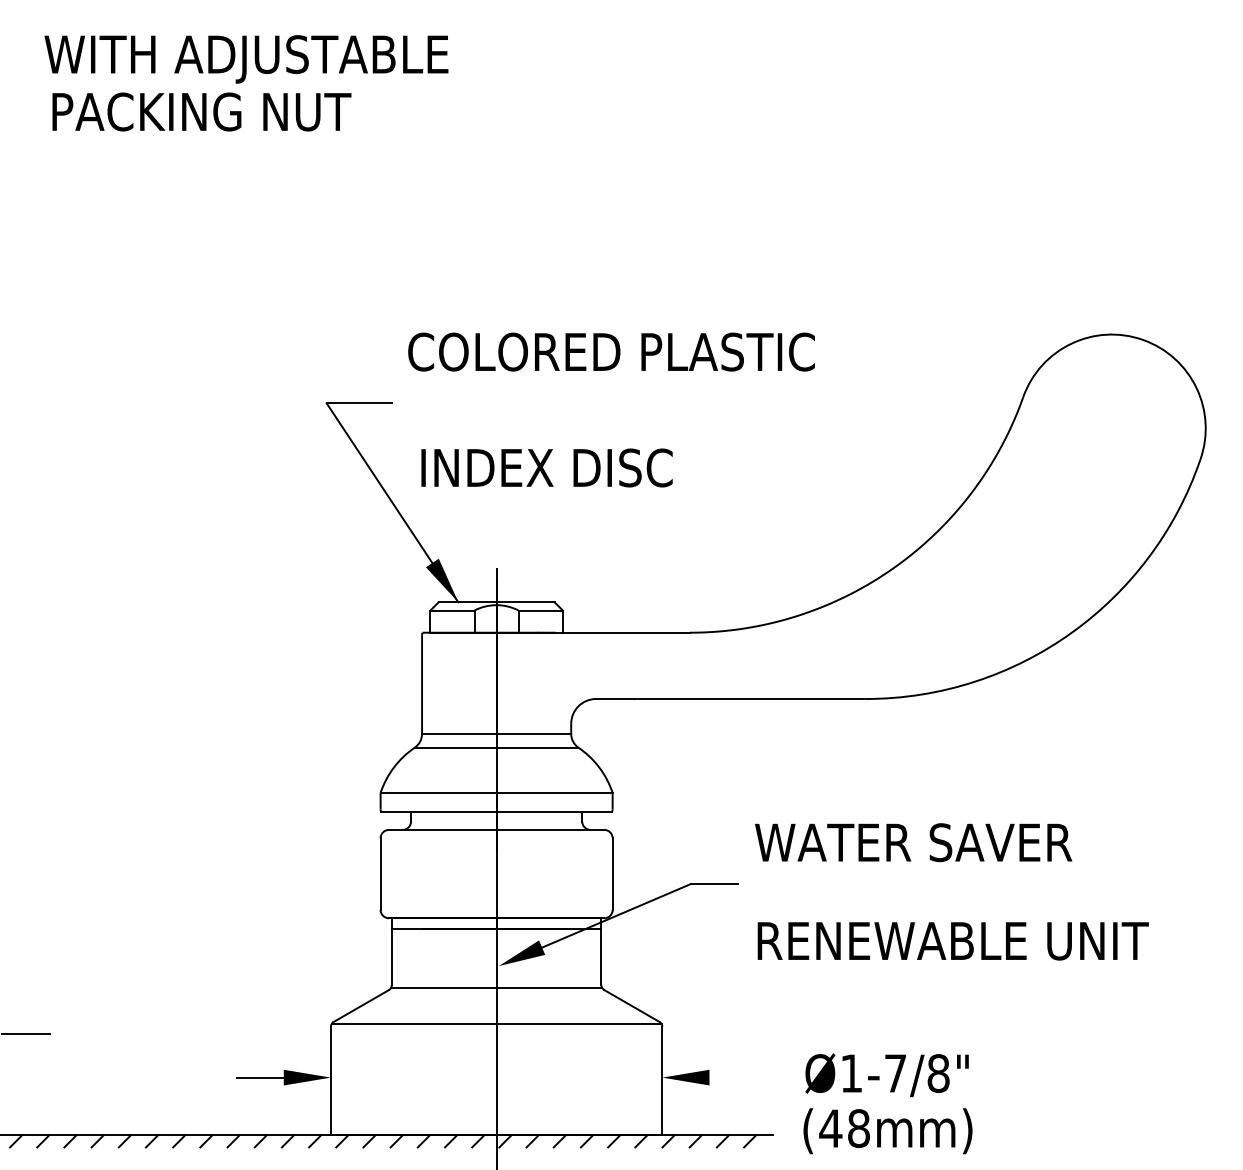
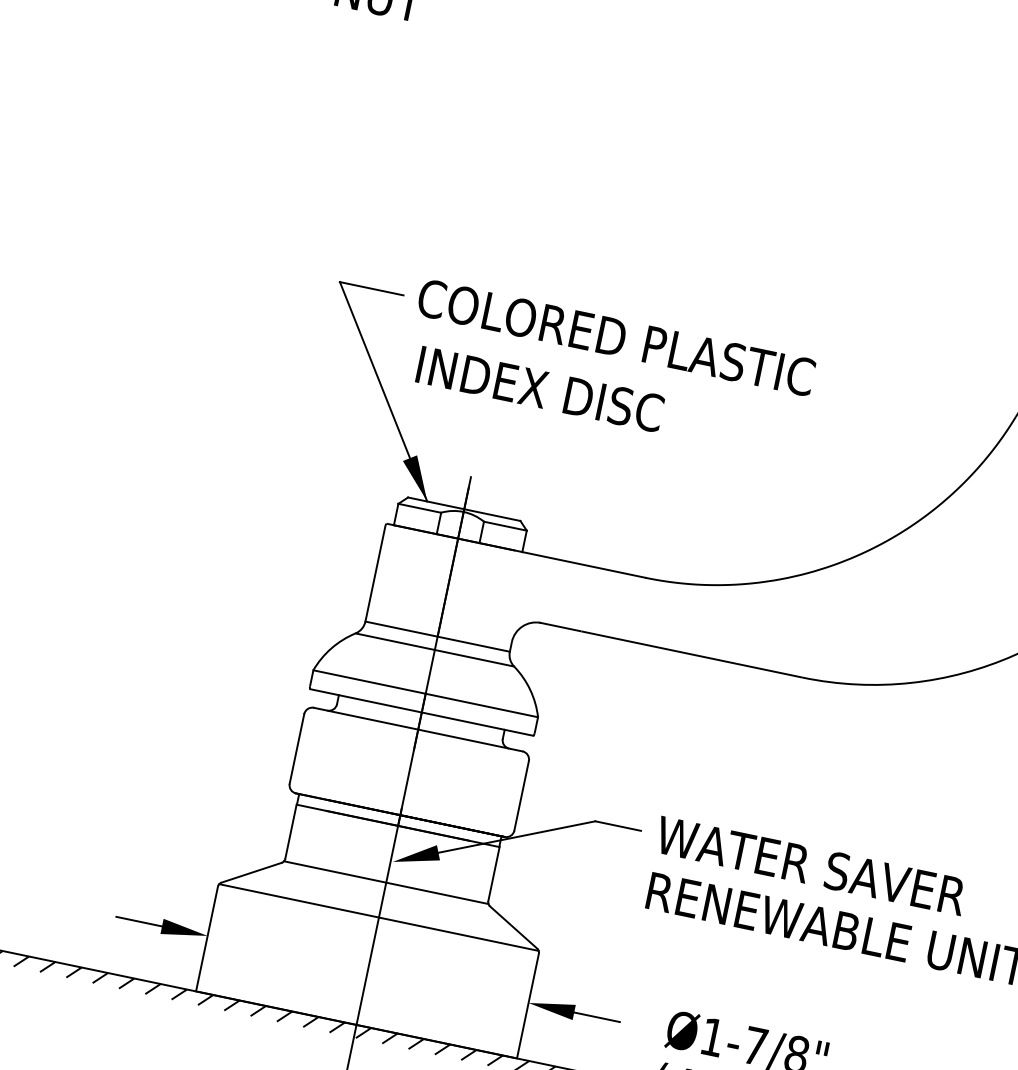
text: (611, 351) -> (616, 337), moved
text: (913, 842) -> (811, 865), moved
line: (732, 1077) -> (596, 1017), added

